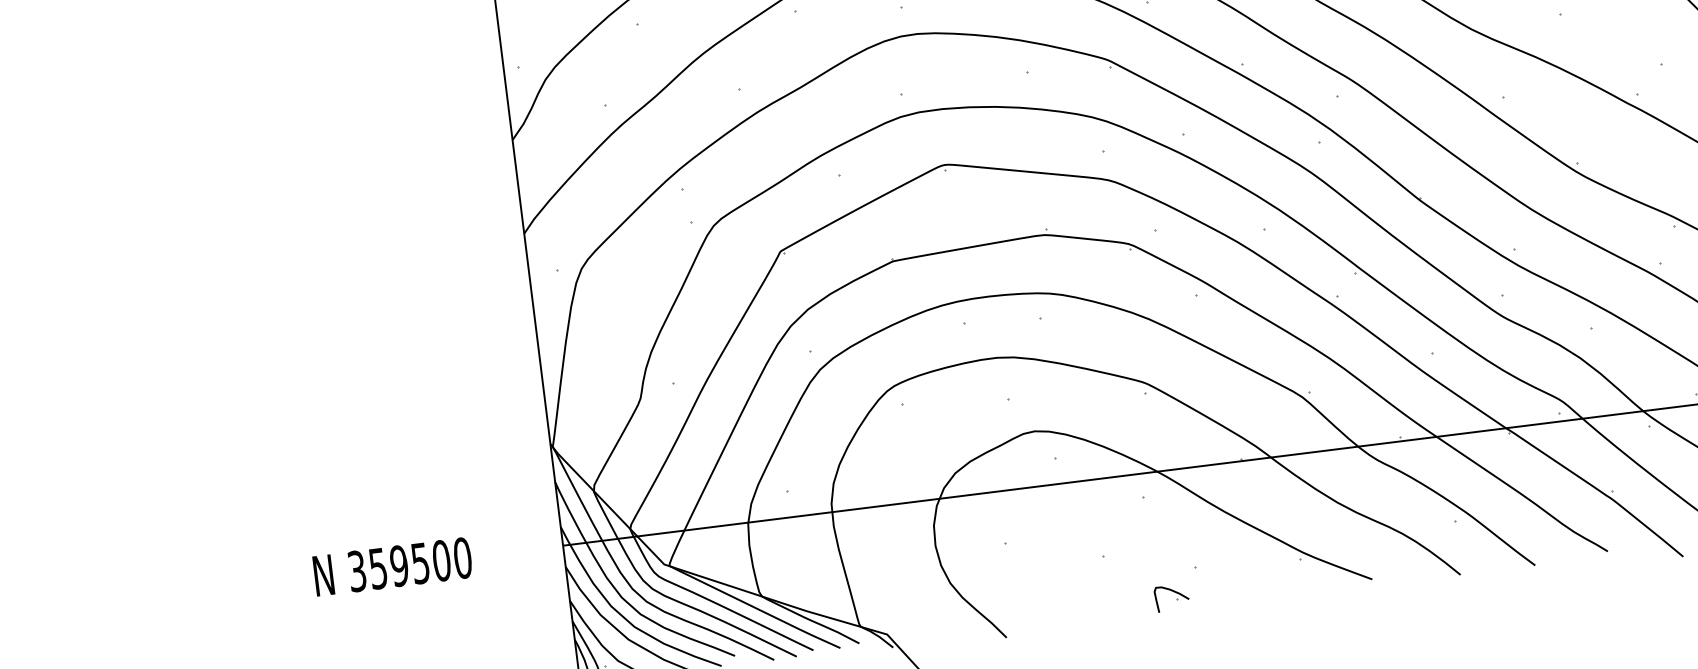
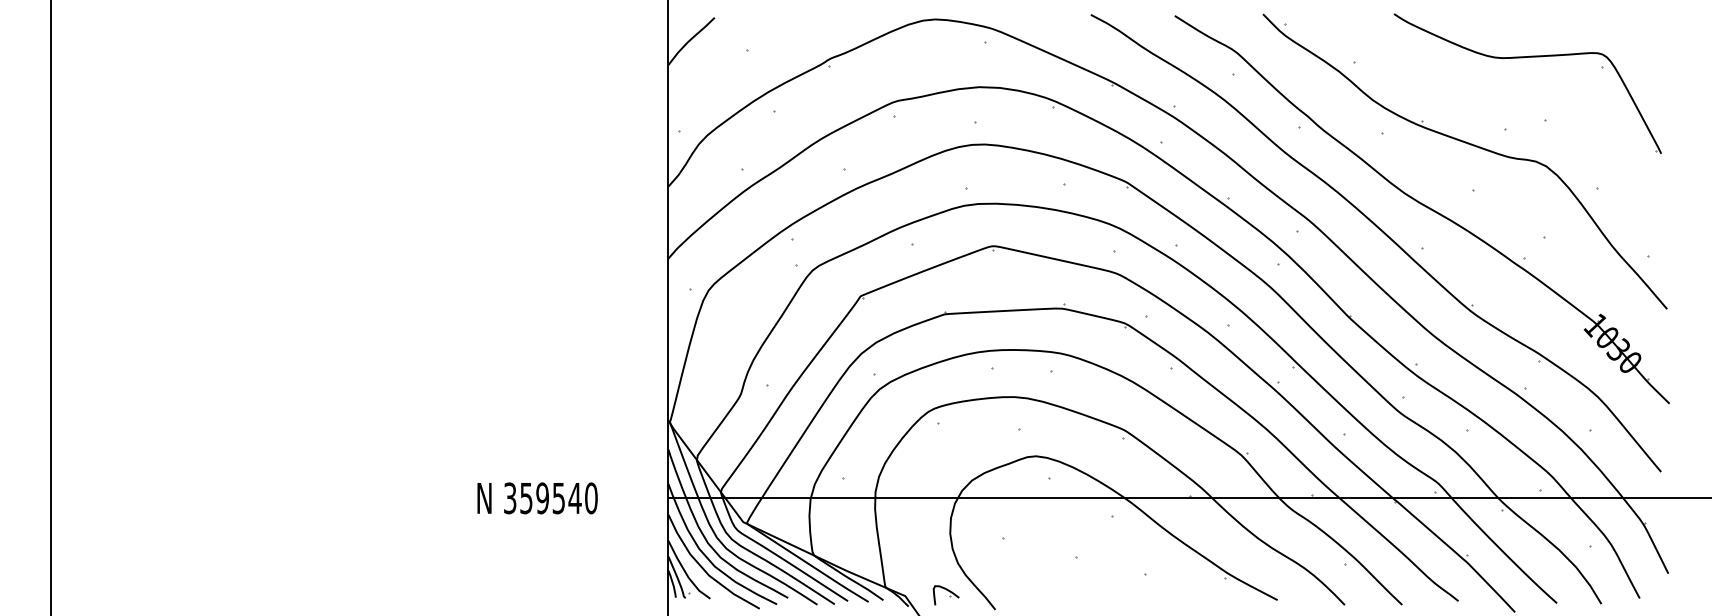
text: (440, 561) -> (574, 498), 359500 -> 359540
part: (1170, 598) -> (945, 595), moved

